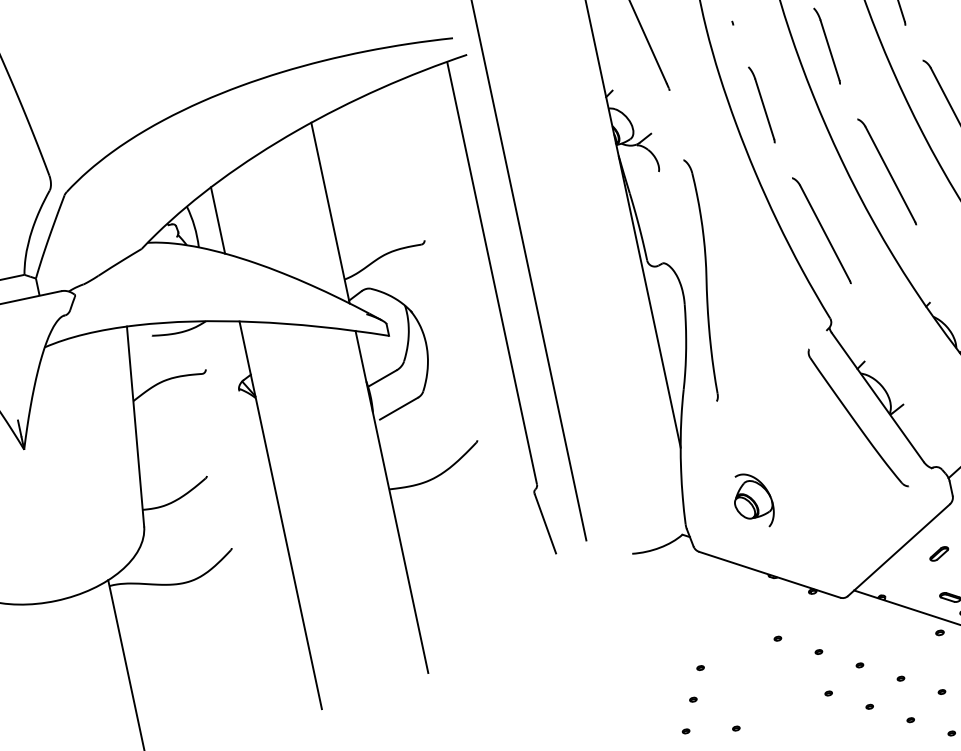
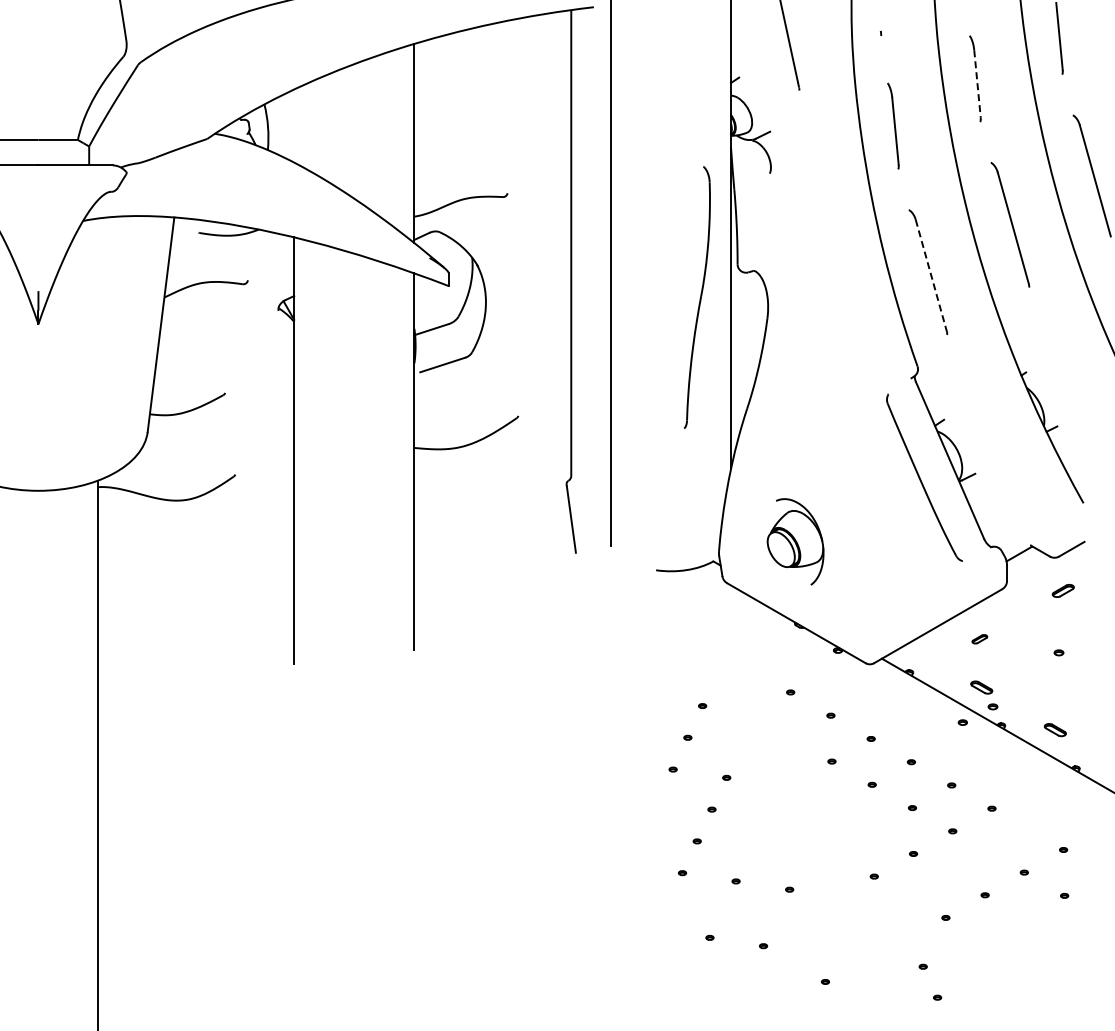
line: (829, 50) -> (977, 83), solid -> dashed
line: (218, 219) -> (294, 125), removed
line: (825, 233) -> (931, 275), solid -> dashed
part: (703, 279) -> (697, 297), moved
part: (753, 500) -> (795, 541), size x1.4
part: (939, 554) -> (979, 639), size x0.7

